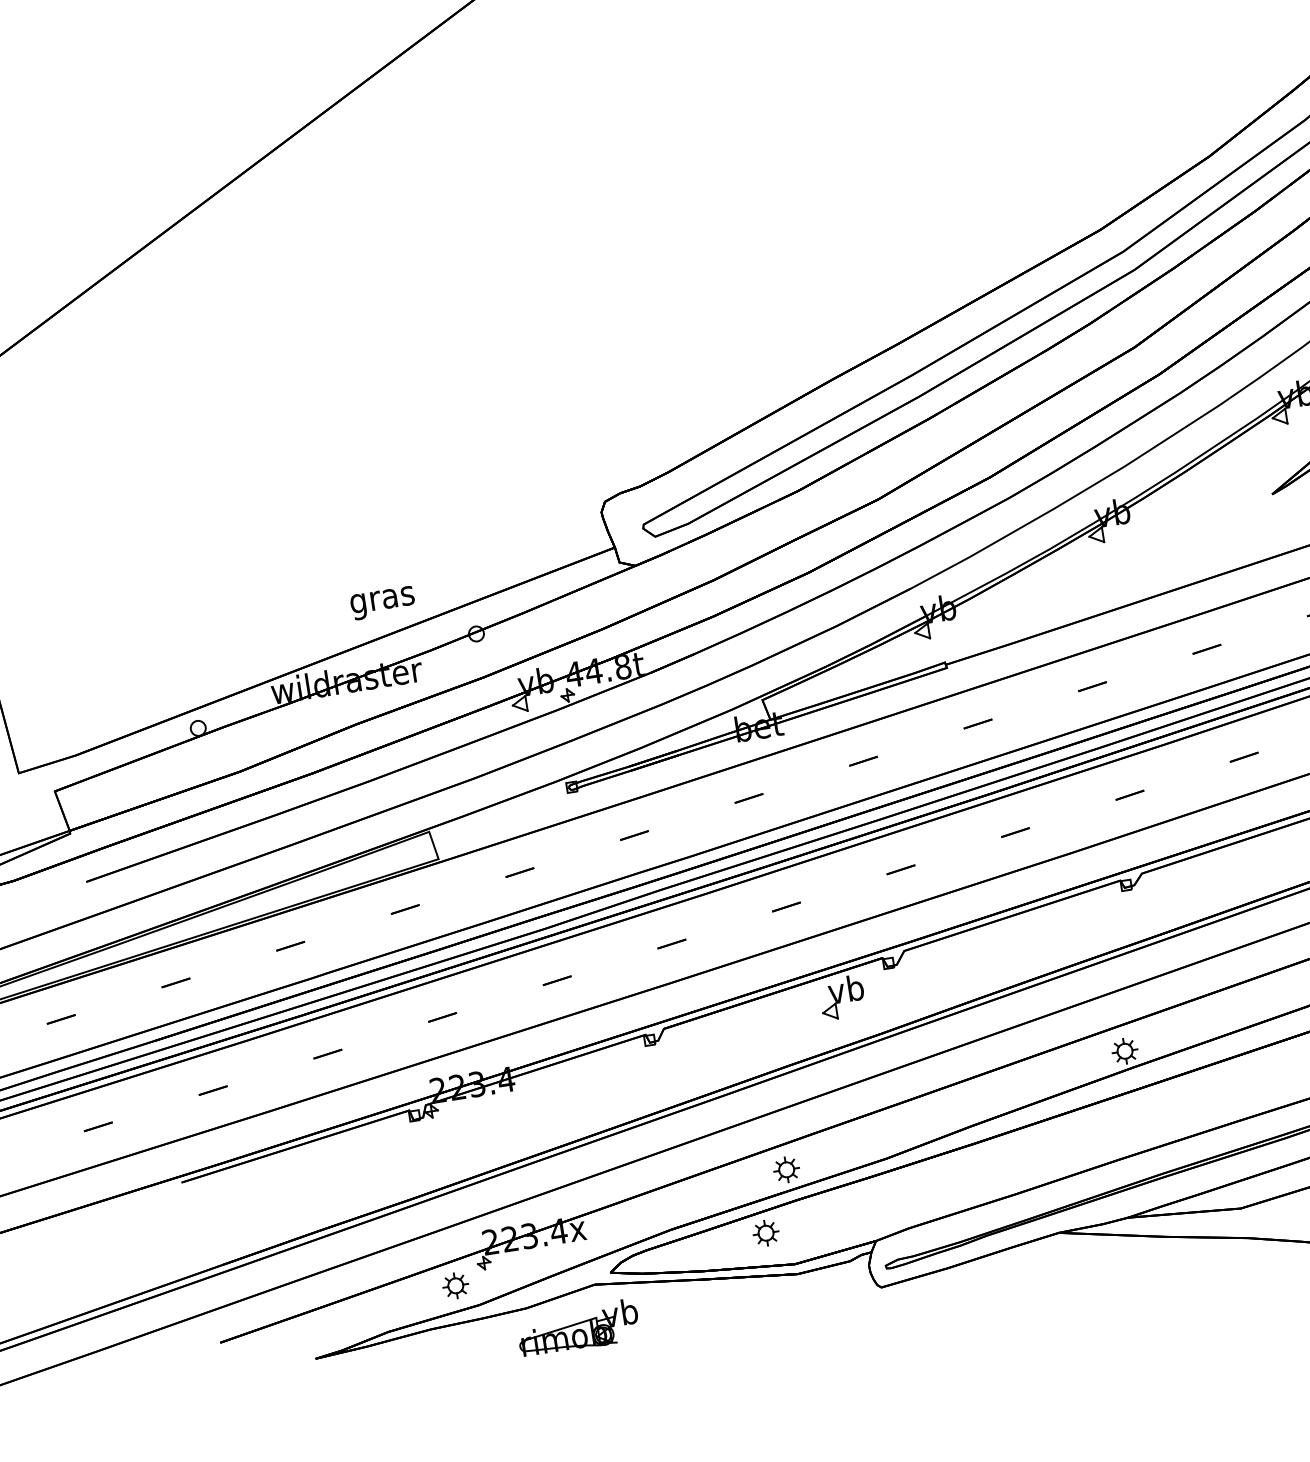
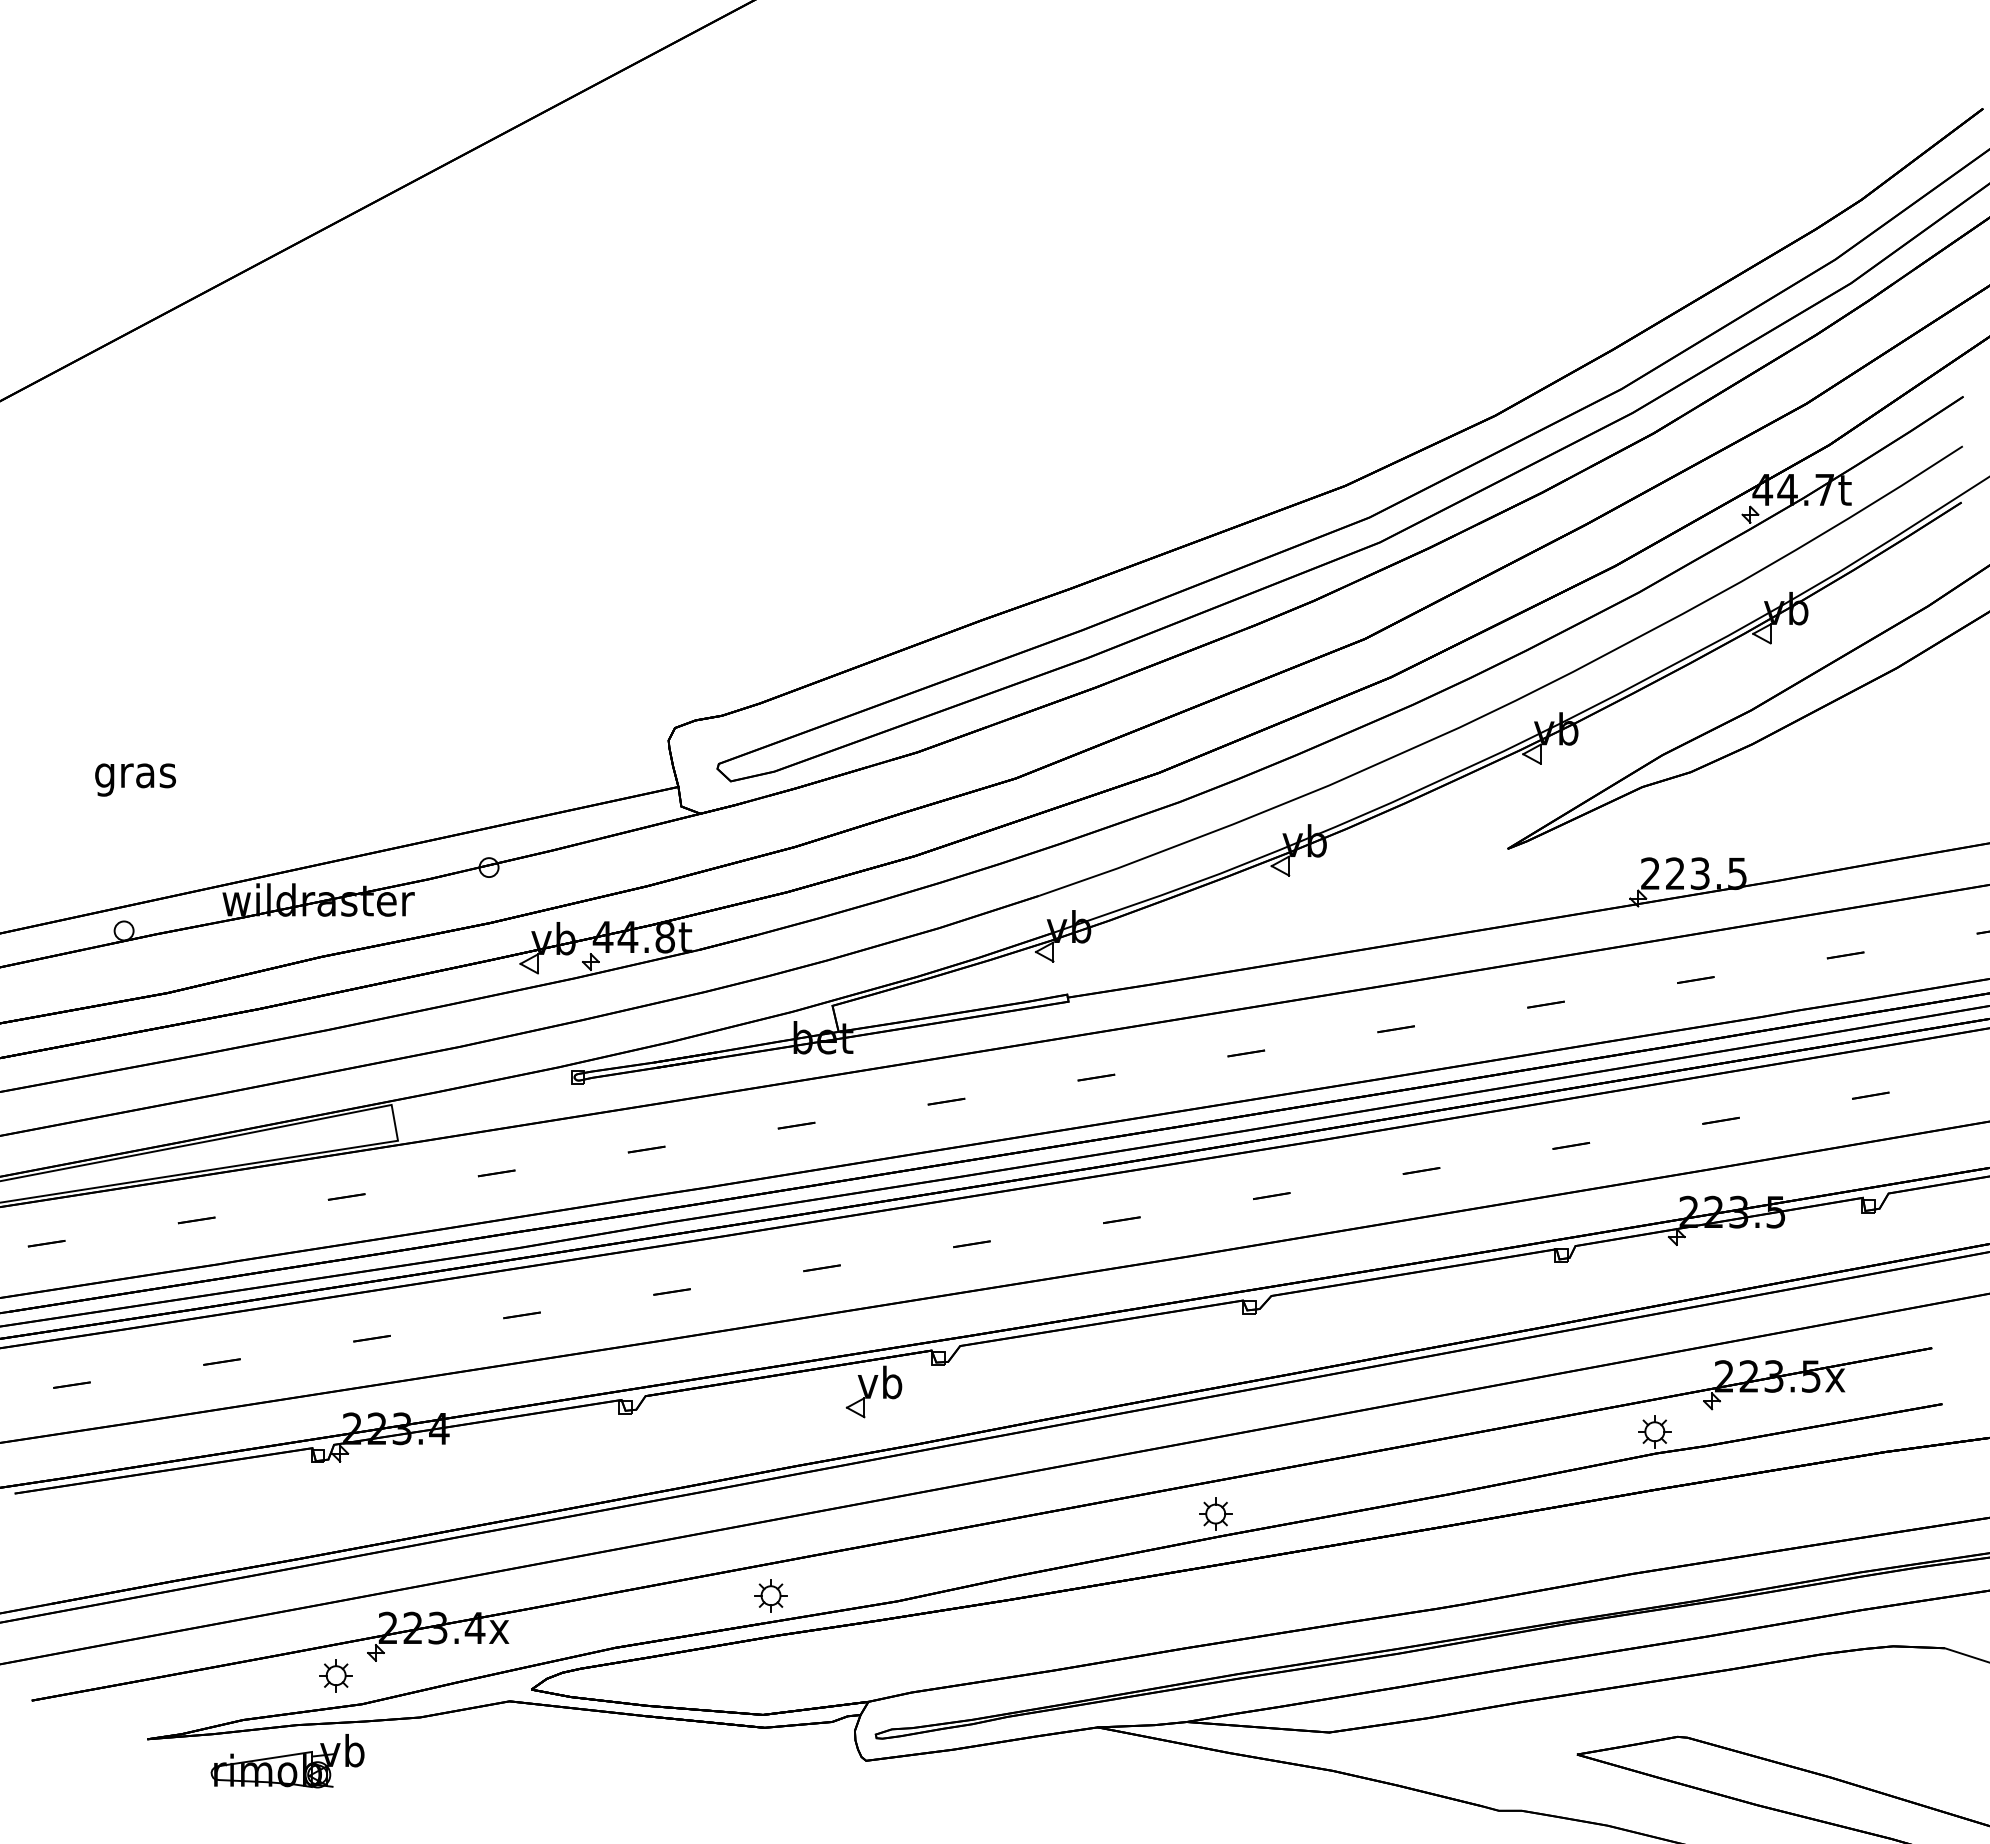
text: (382, 602) -> (135, 779), moved
part: (765, 1233) -> (732, 1670), removed
part: (578, 1328) -> (287, 1761), moved

